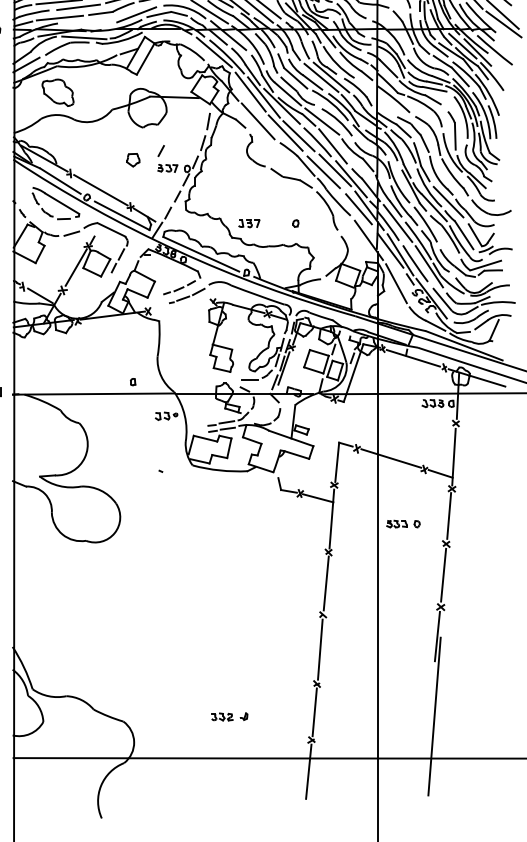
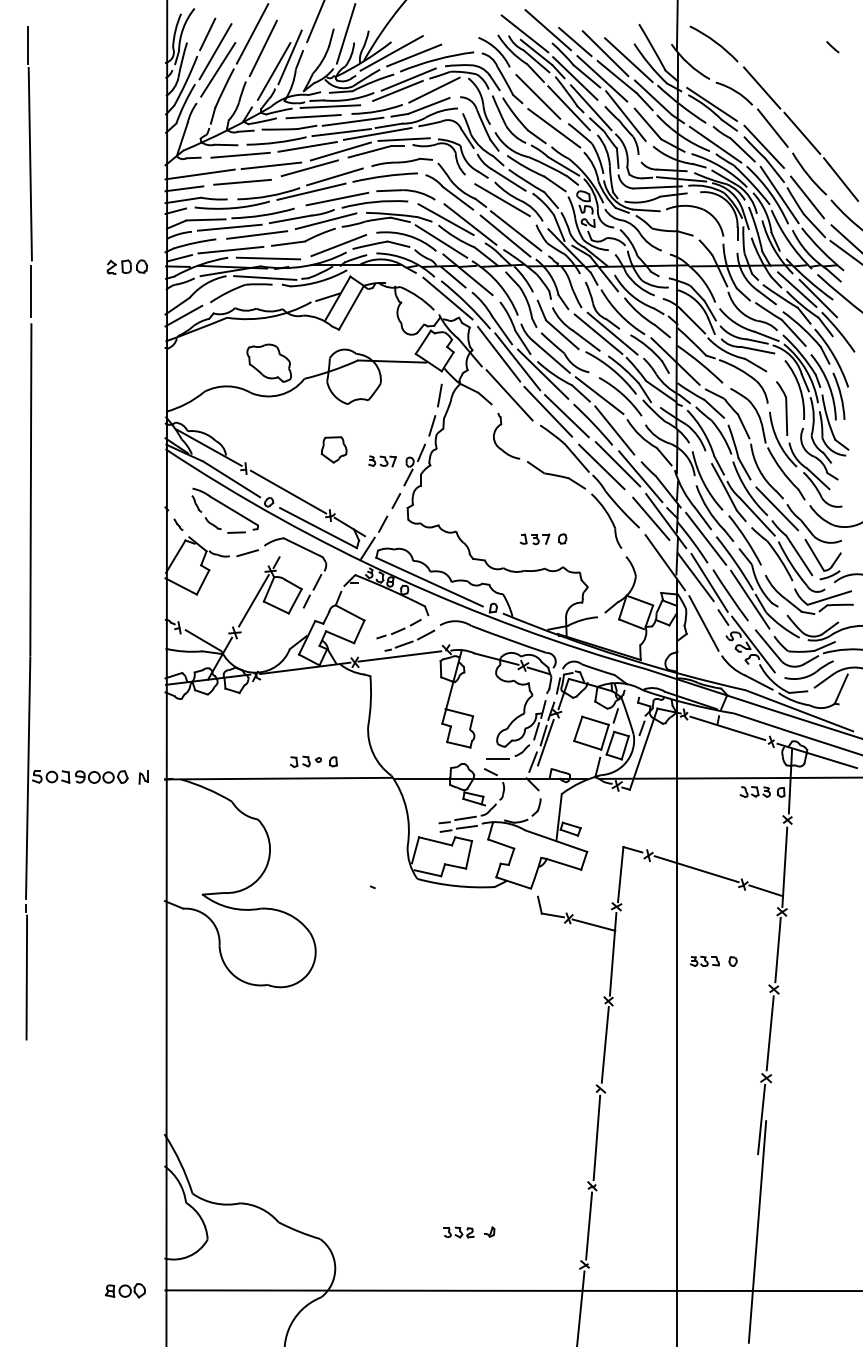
line: (86, 24) -> (268, 258), added
part: (57, 92) -> (268, 362), moved
line: (376, 97) -> (675, 361), added
line: (161, 151) -> (373, 437), removed
part: (132, 159) -> (333, 449), size x1.43
part: (248, 223) -> (534, 539), moved
line: (179, 307) -> (399, 656), added
part: (166, 416) -> (305, 761), moved

